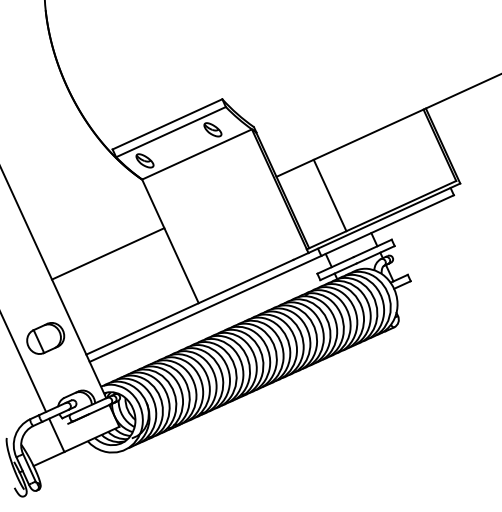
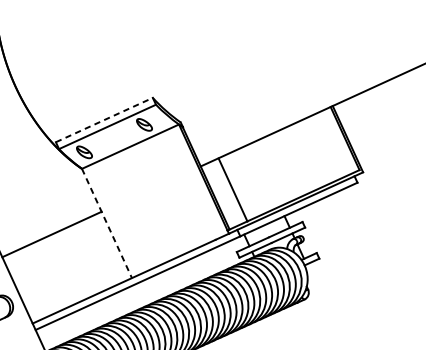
line: (167, 124) -> (104, 120), solid -> dashed
line: (329, 195) -> (232, 189), moved
line: (170, 241) -> (107, 223), solid -> dashed

